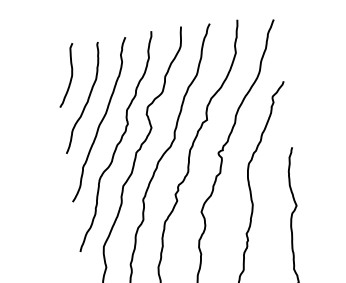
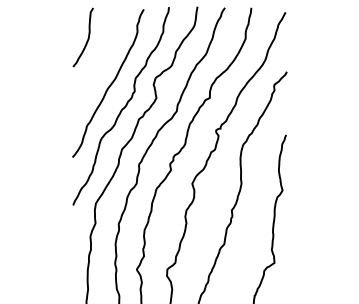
curve: (87, 100) -> (99, 63), removed

